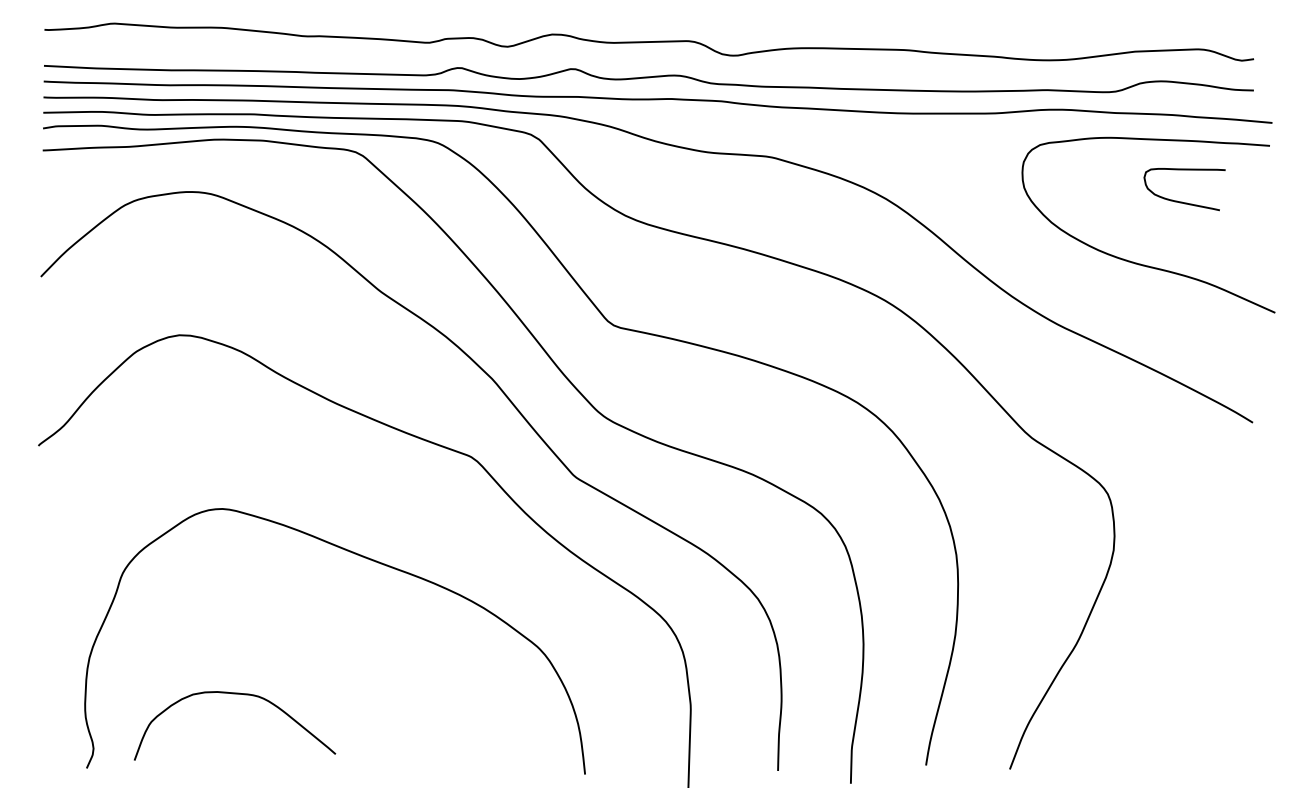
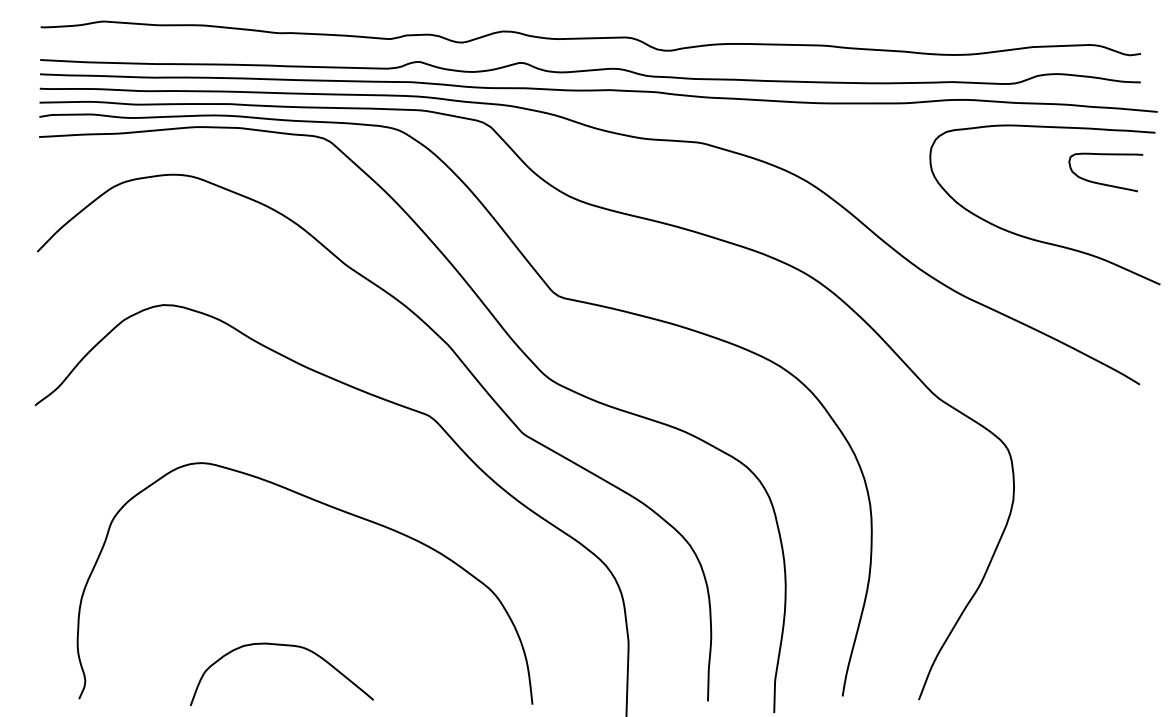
curve: (1183, 201) -> (1104, 183), moved
curve: (239, 695) -> (286, 646), moved

